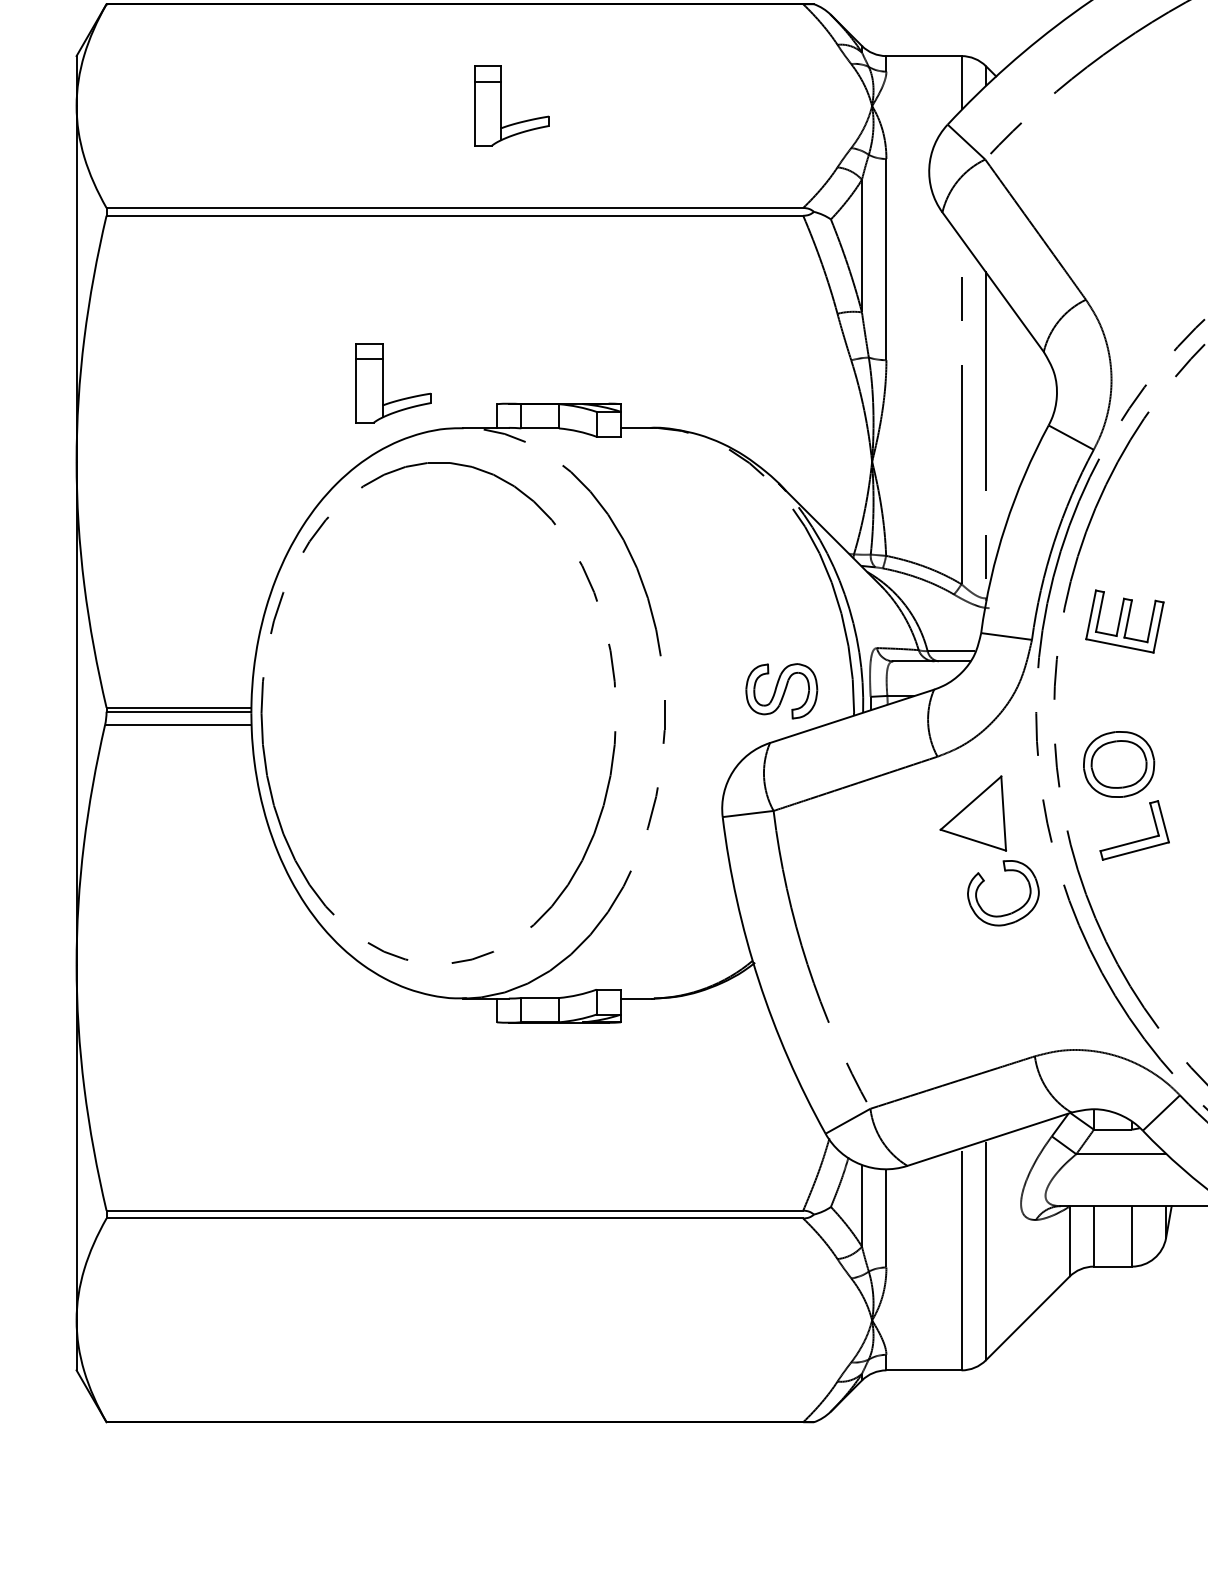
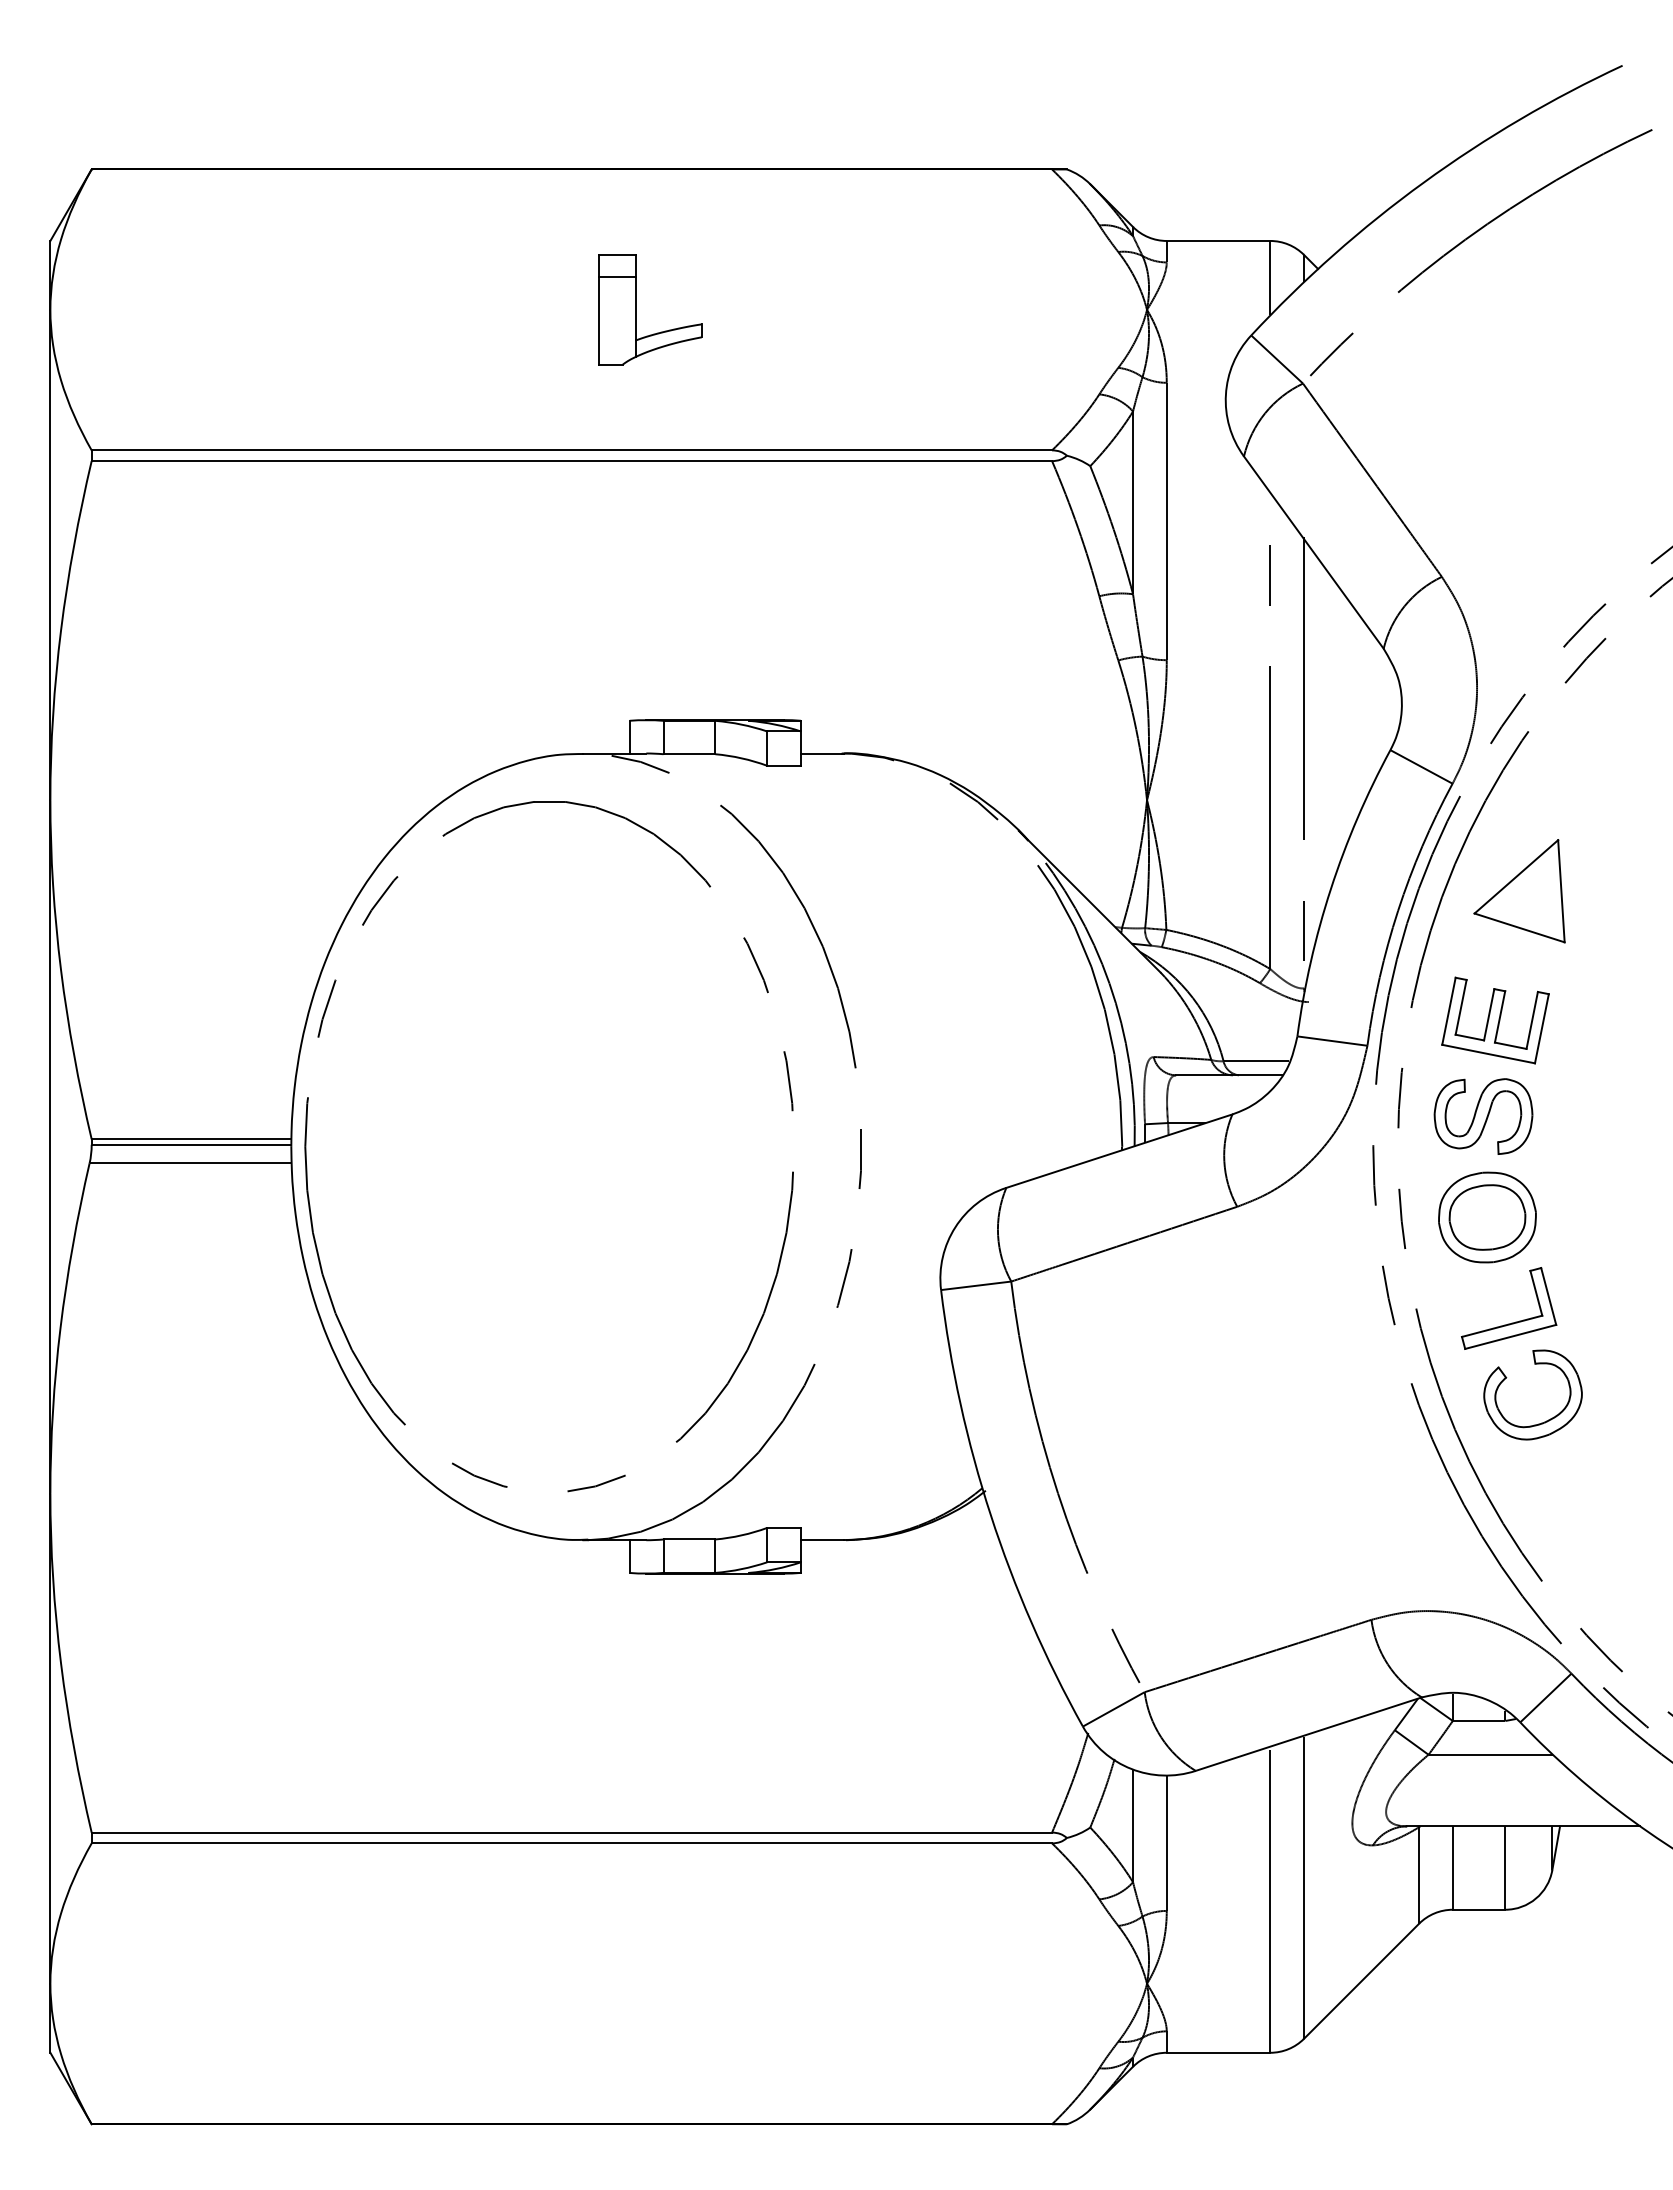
part: (383, 382) -> (473, 691), removed
part: (781, 691) -> (1483, 1116), moved
part: (973, 813) -> (1519, 891), moved
part: (1009, 913) -> (1541, 1422), moved

